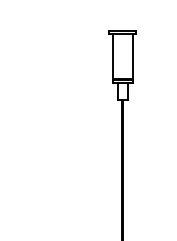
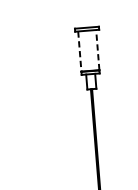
line: (112, 56) -> (79, 51), solid -> dashed
line: (133, 56) -> (98, 49), solid -> dashed

